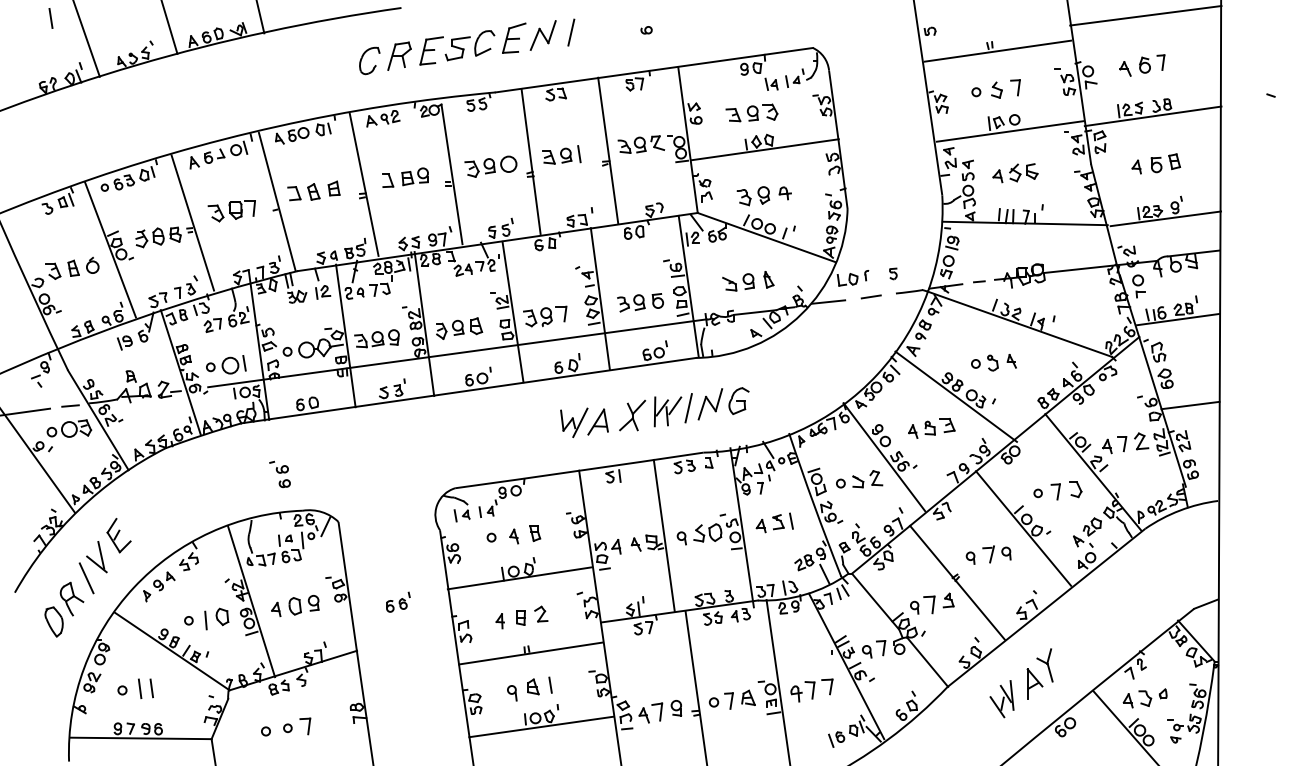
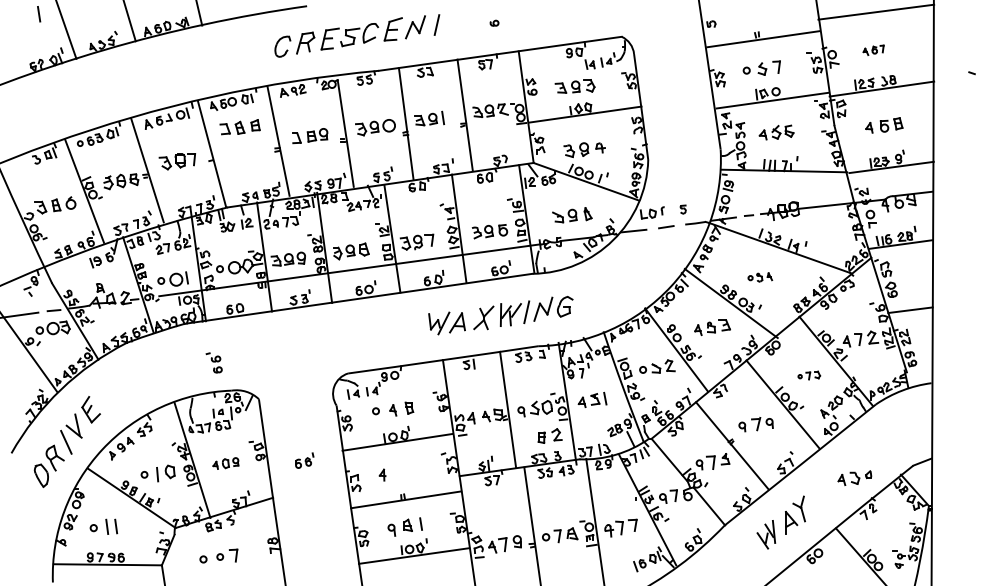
part: (1142, 65) -> (873, 50), size x0.6
part: (313, 191) -> (239, 127), moved
part: (994, 362) -> (760, 277), size x0.7
part: (1058, 490) -> (809, 375), size x0.6
part: (294, 605) -> (225, 463), size x0.7
part: (531, 615) -> (549, 435), moved
part: (1144, 697) -> (854, 477), moved

